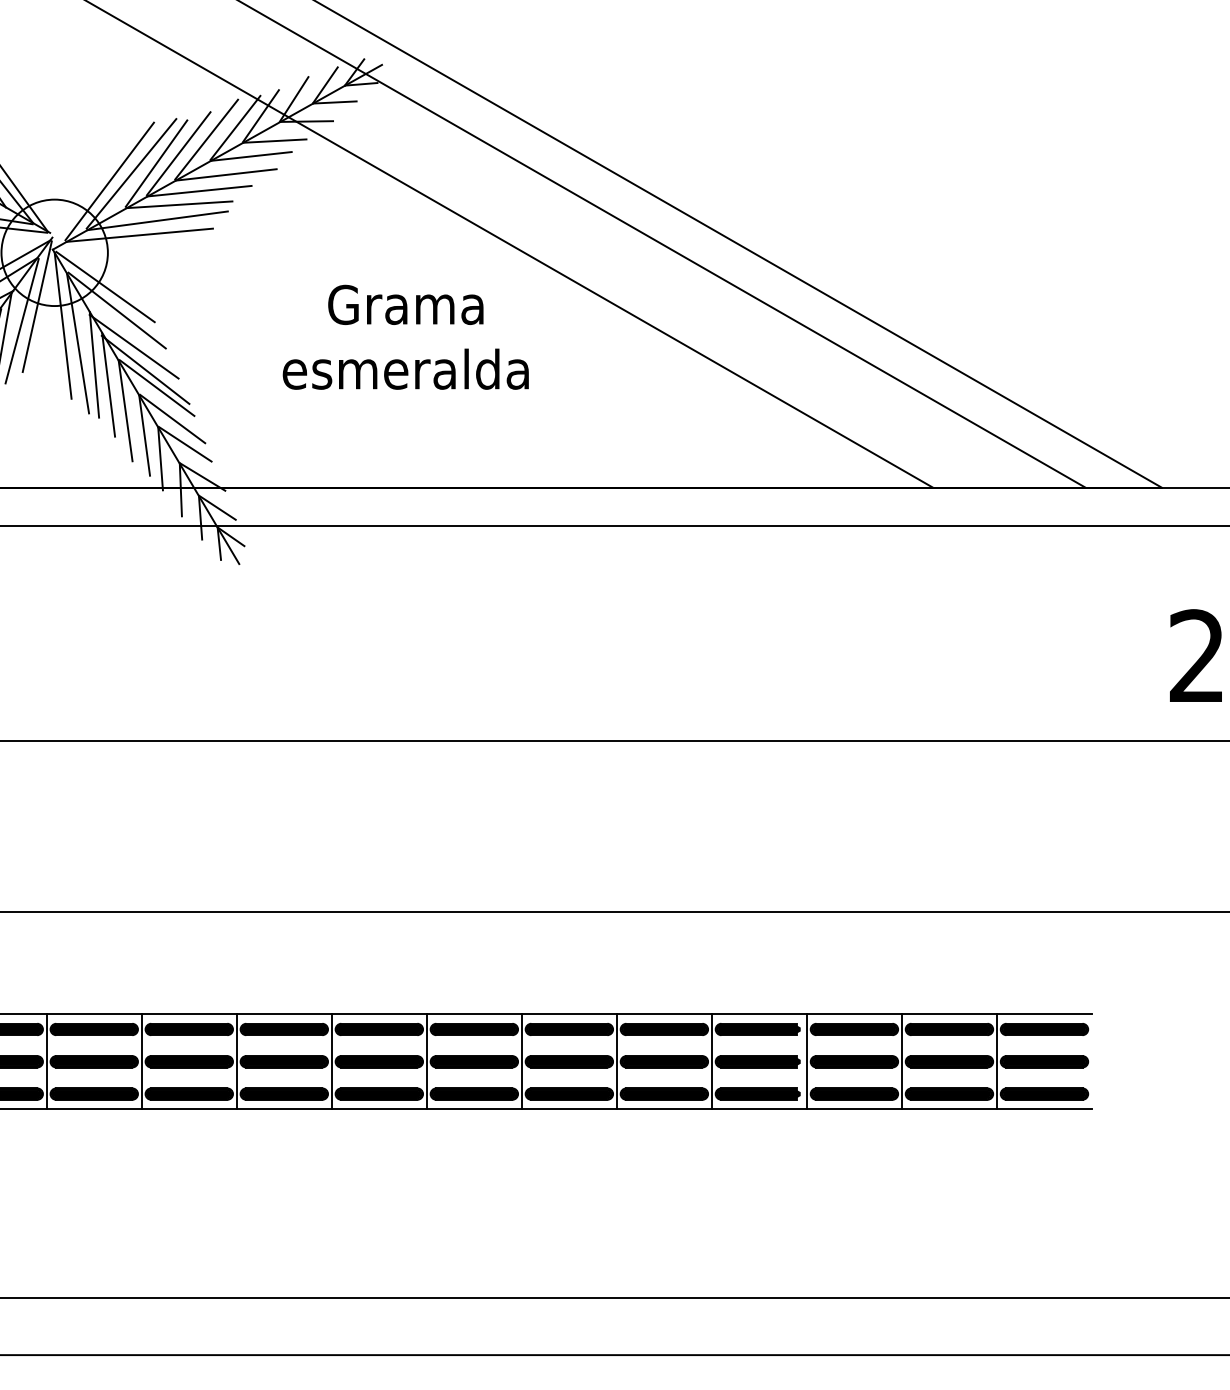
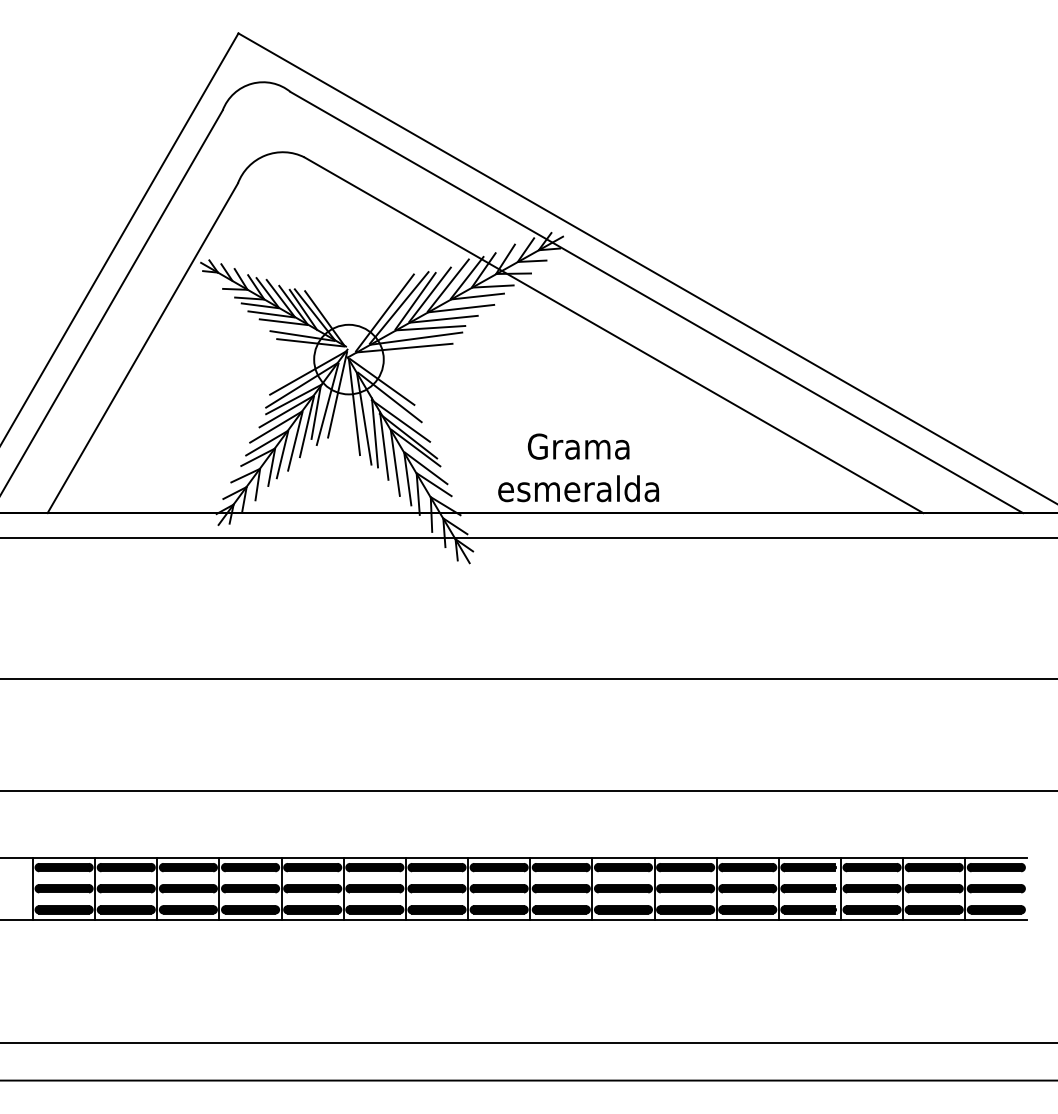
text: (405, 336) -> (578, 467), moved

